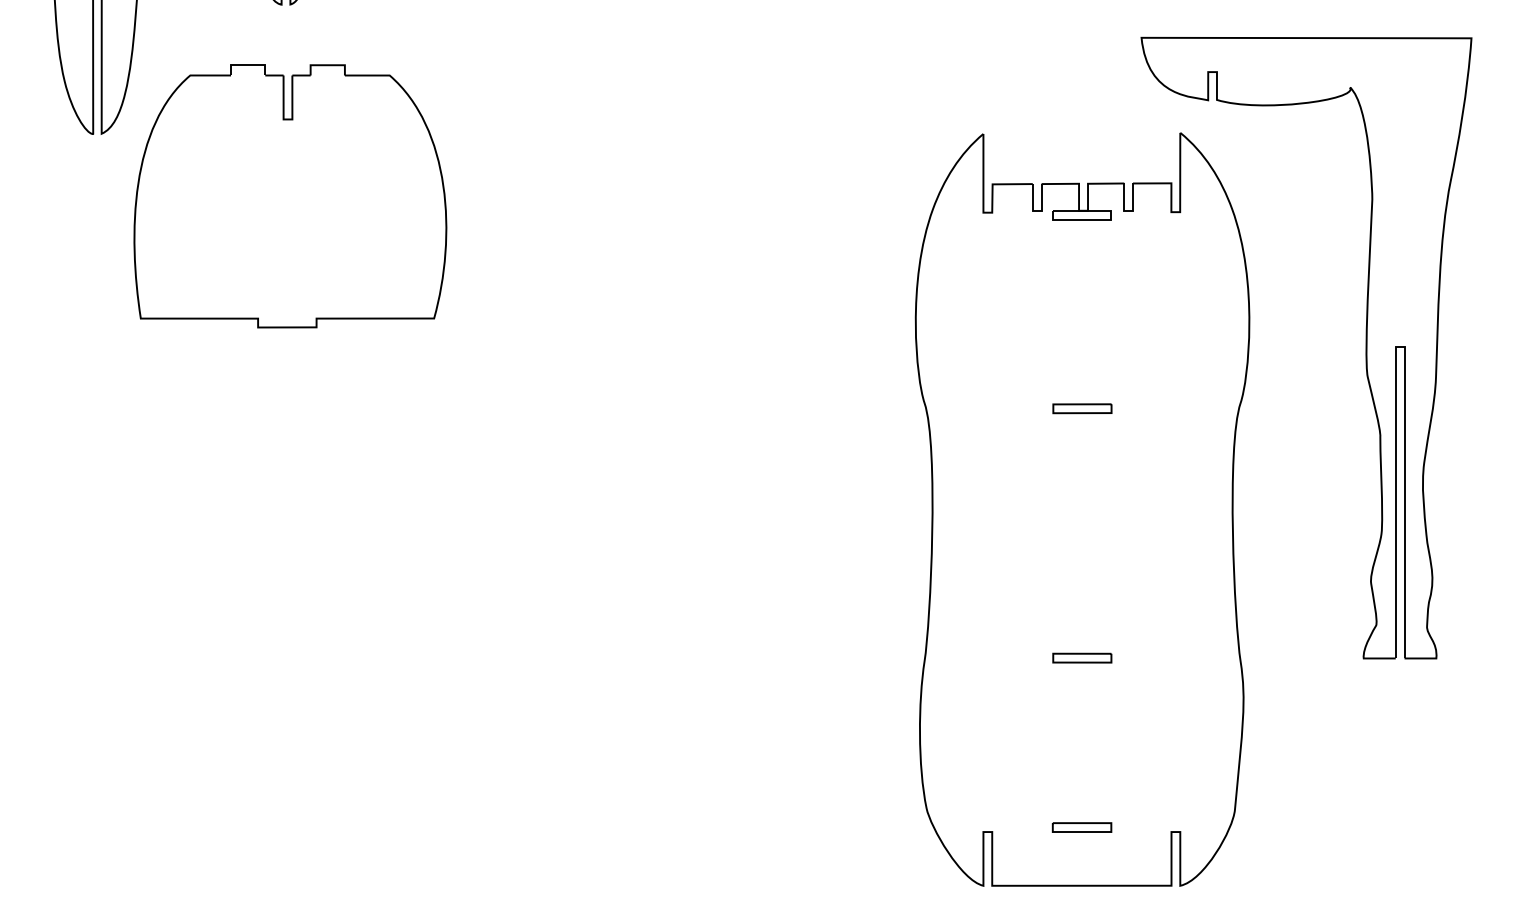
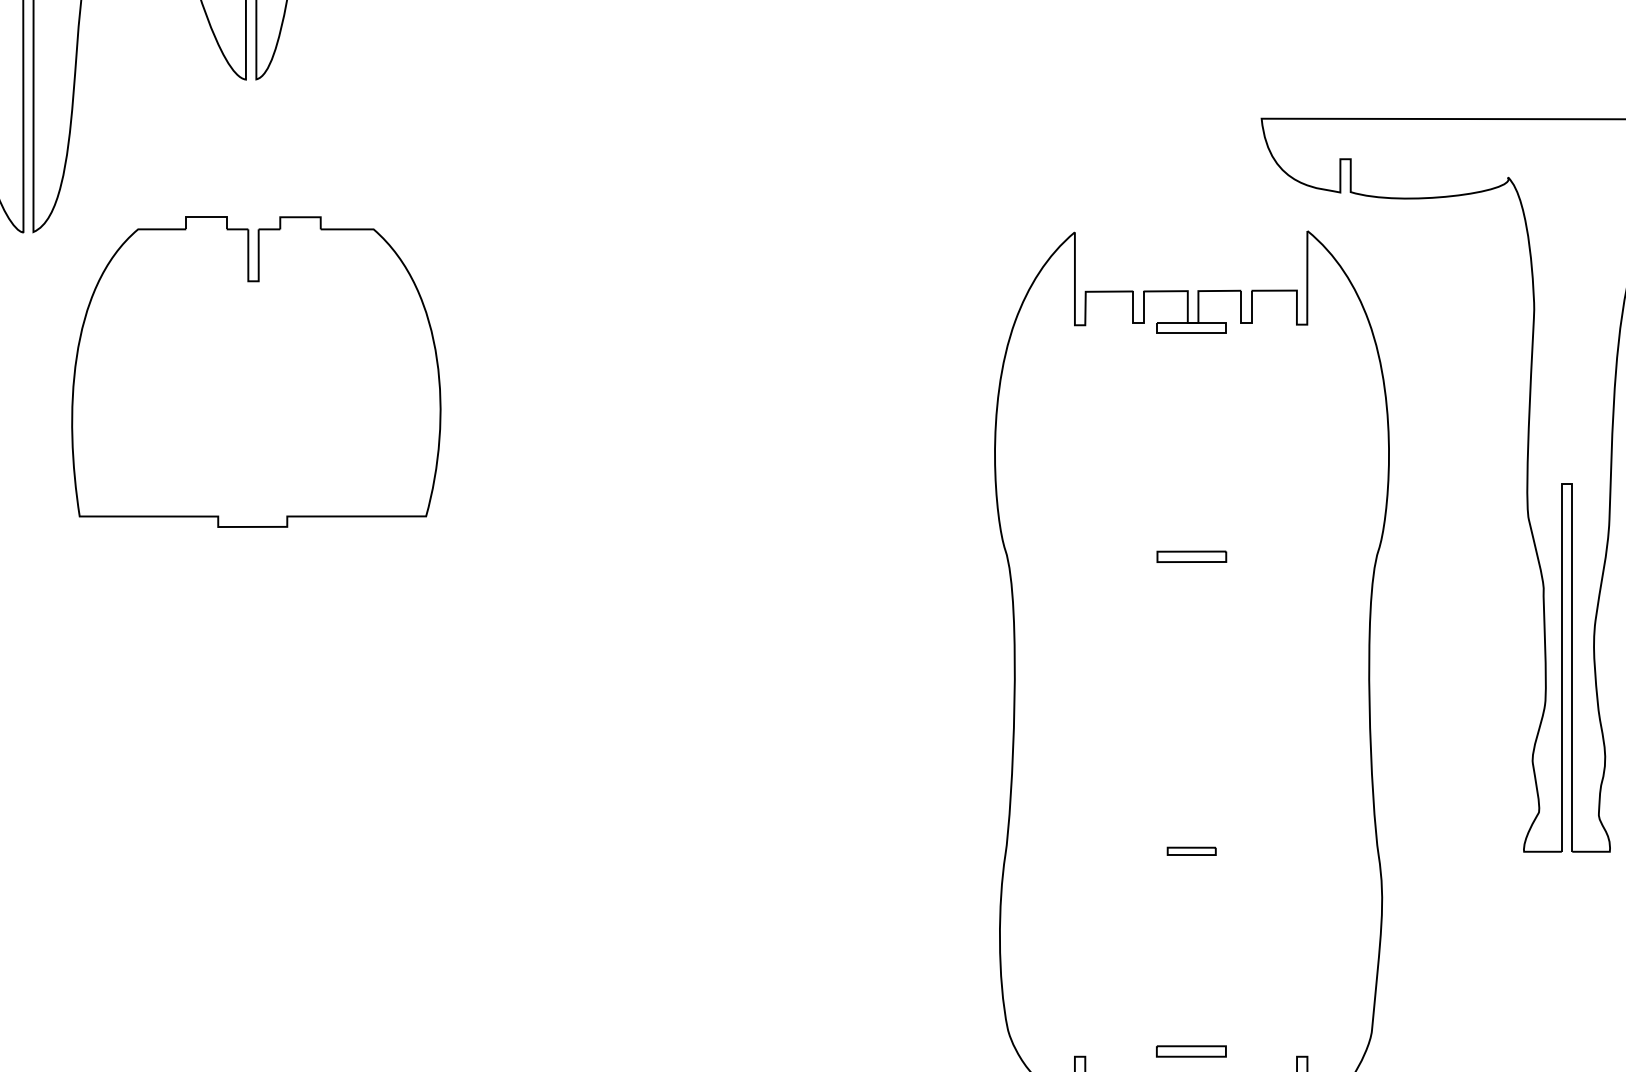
part: (290, 196) -> (256, 372), moved
part: (1082, 657) -> (1191, 850), size x0.7

